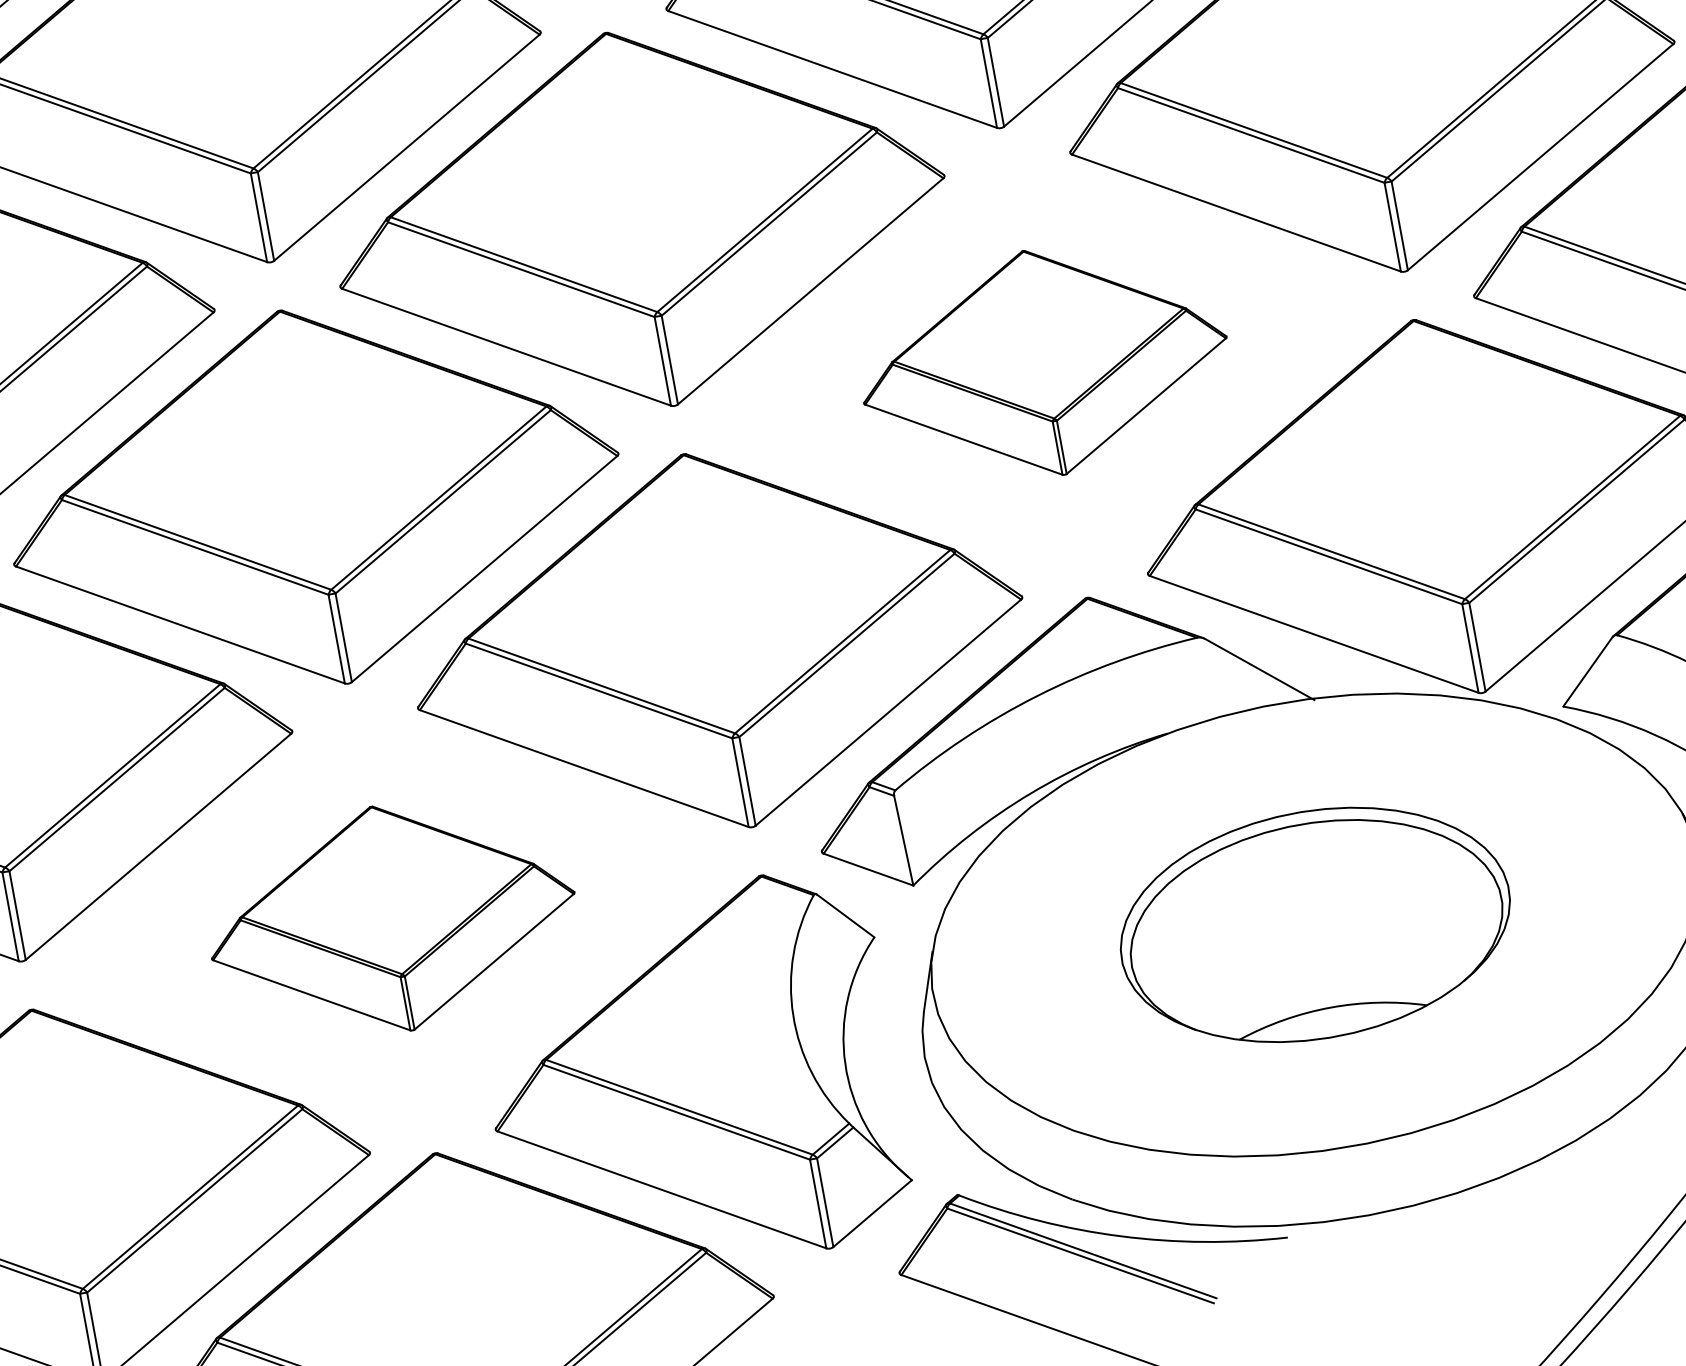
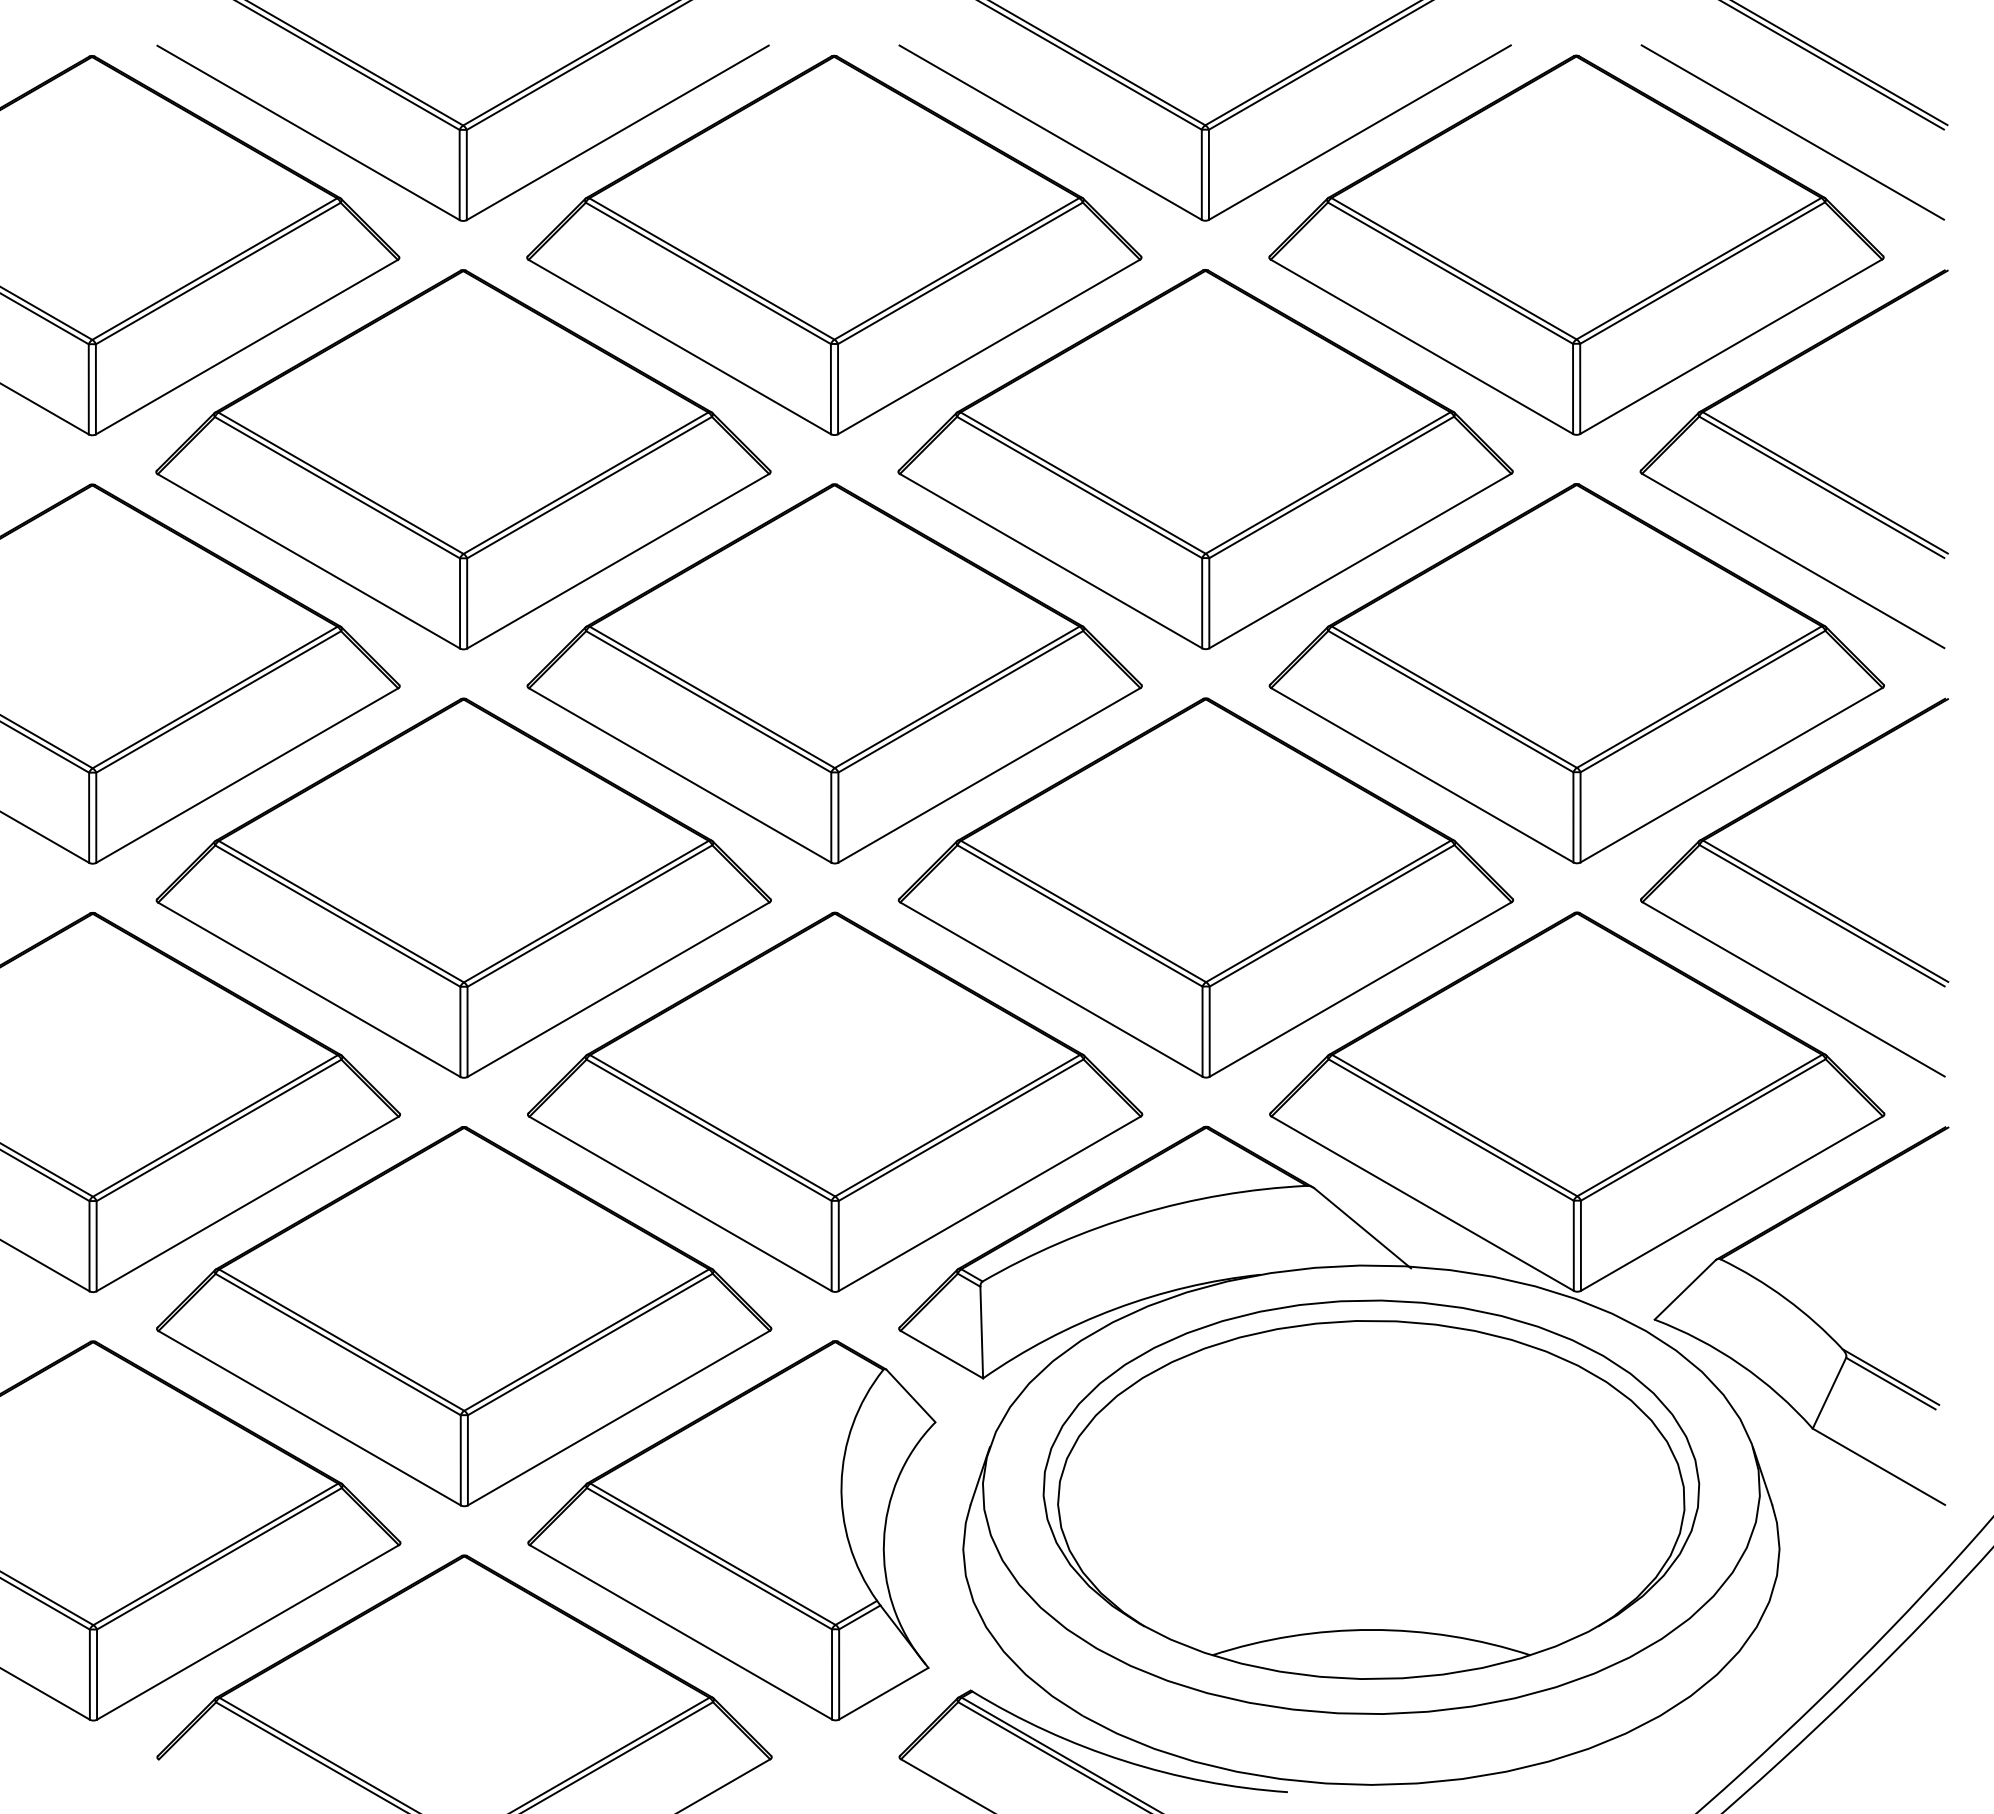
part: (1043, 362) -> (1205, 887), size x1.67
part: (392, 918) -> (464, 1316), size x1.67
part: (1315, 924) -> (1371, 1489), size x1.67

